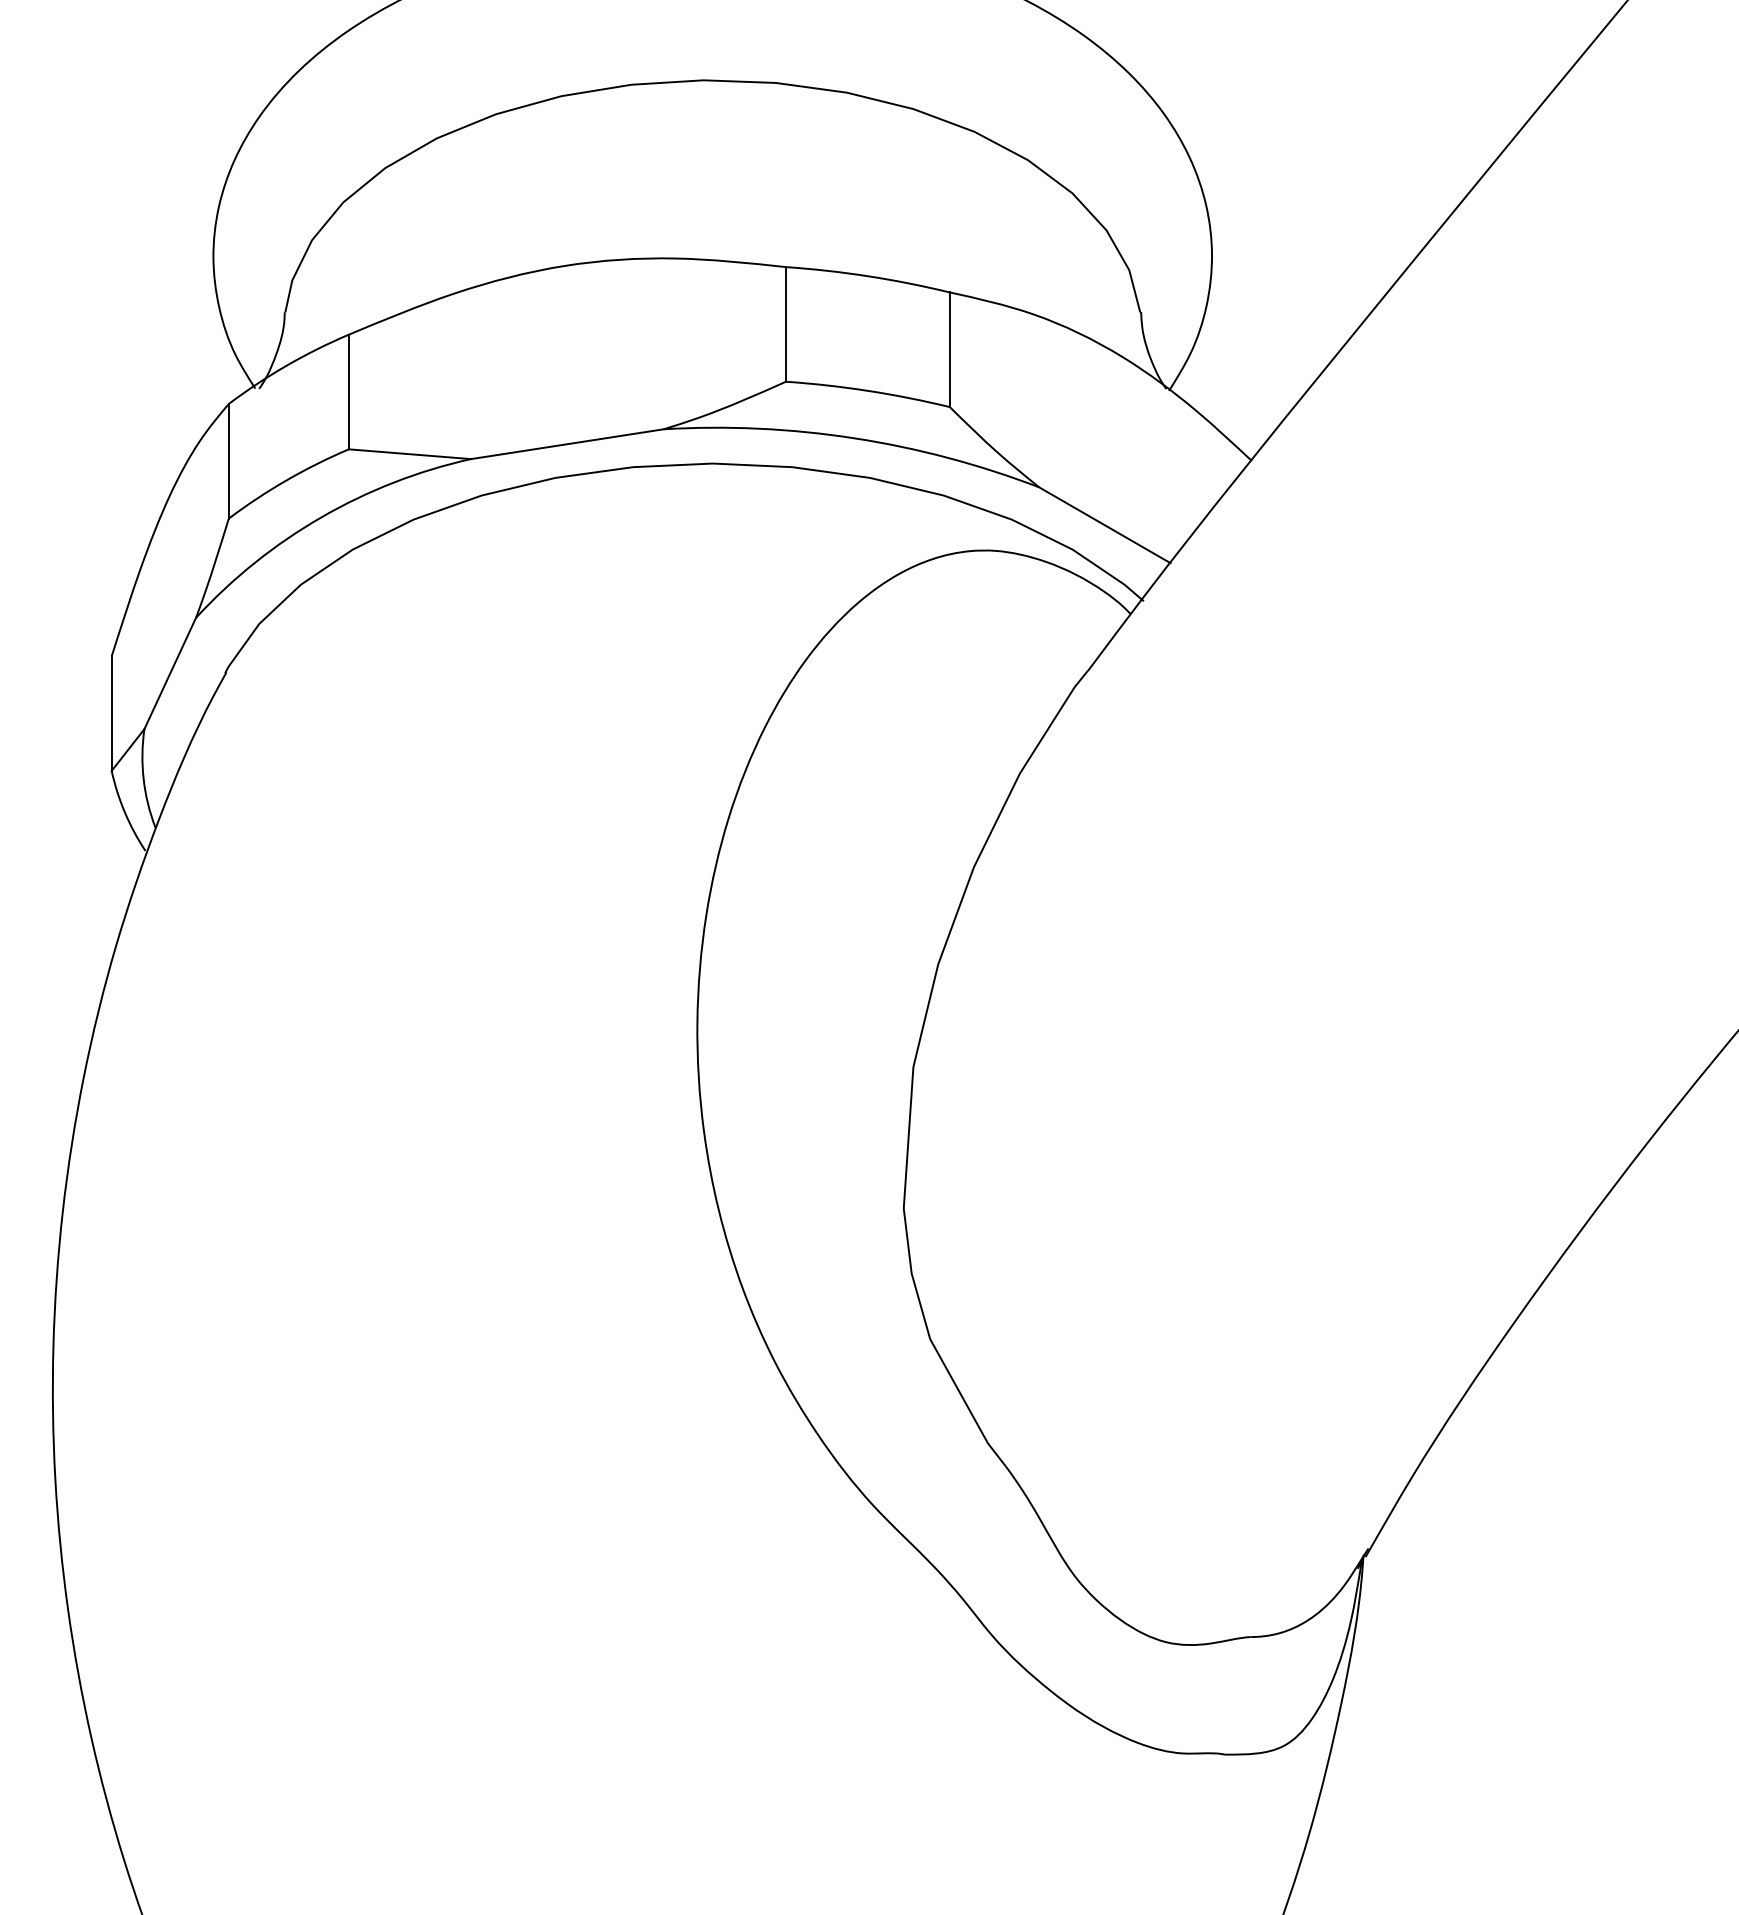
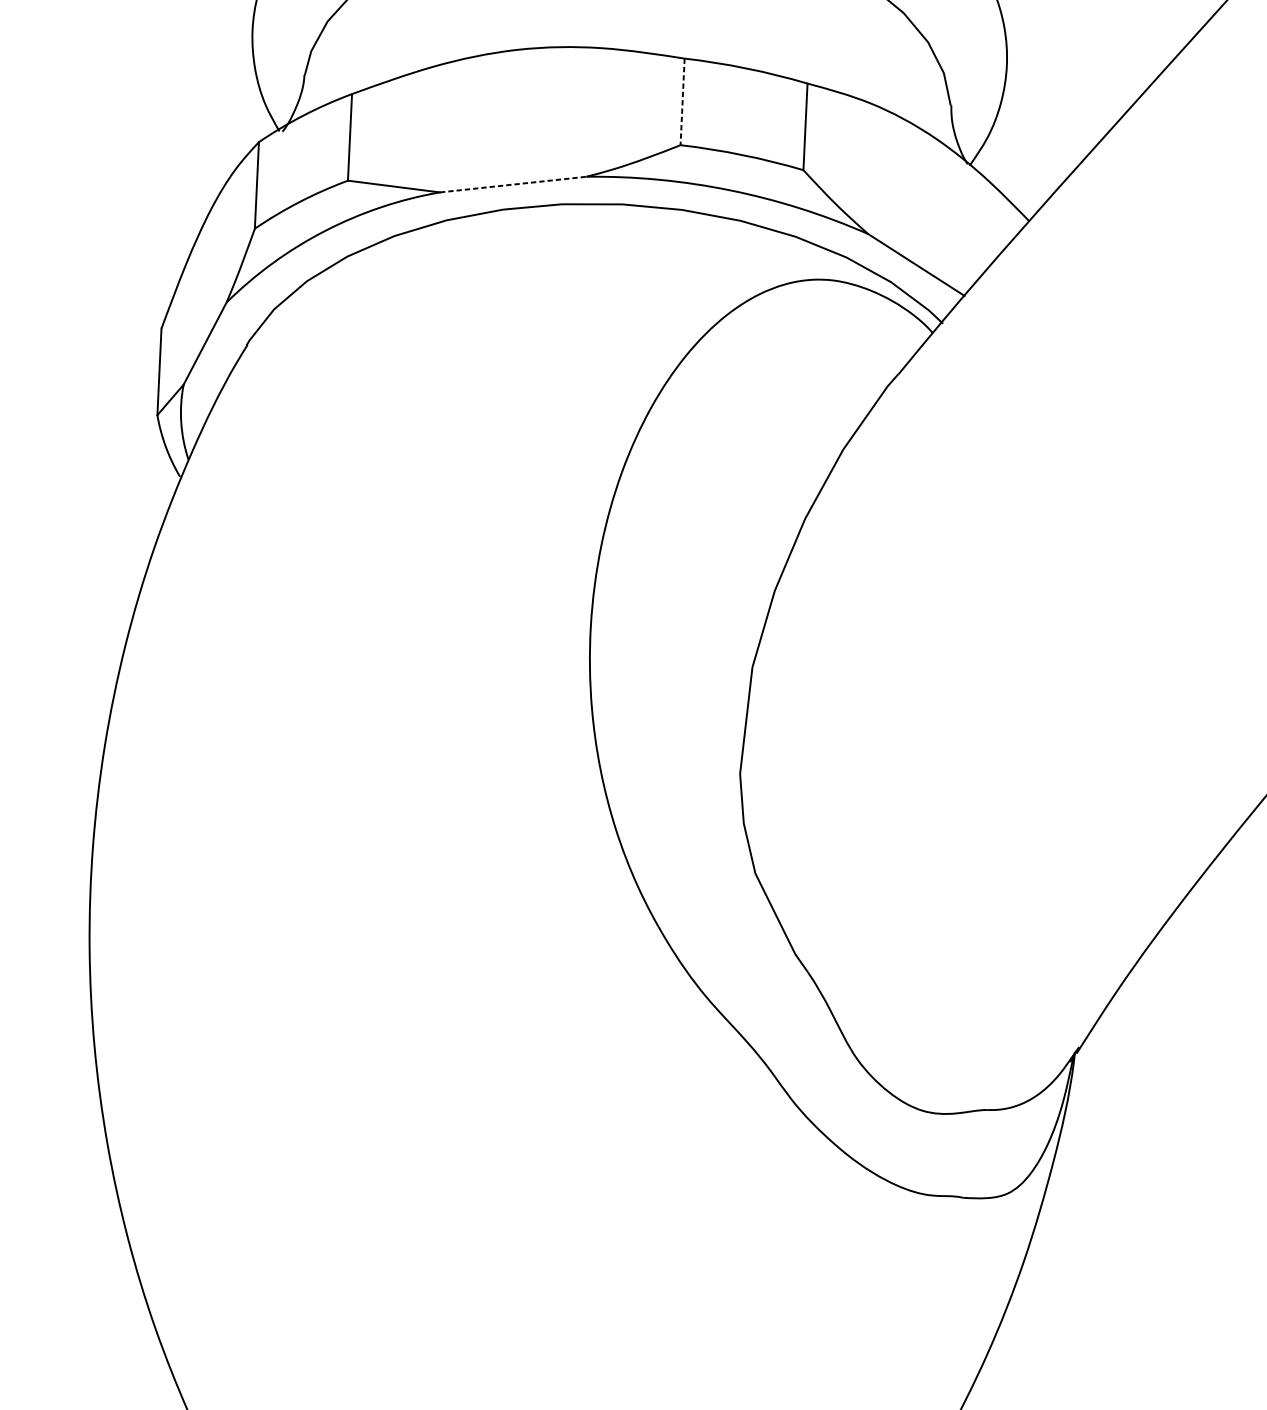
line: (785, 324) -> (682, 101), solid -> dashed
line: (567, 444) -> (513, 184), solid -> dashed

